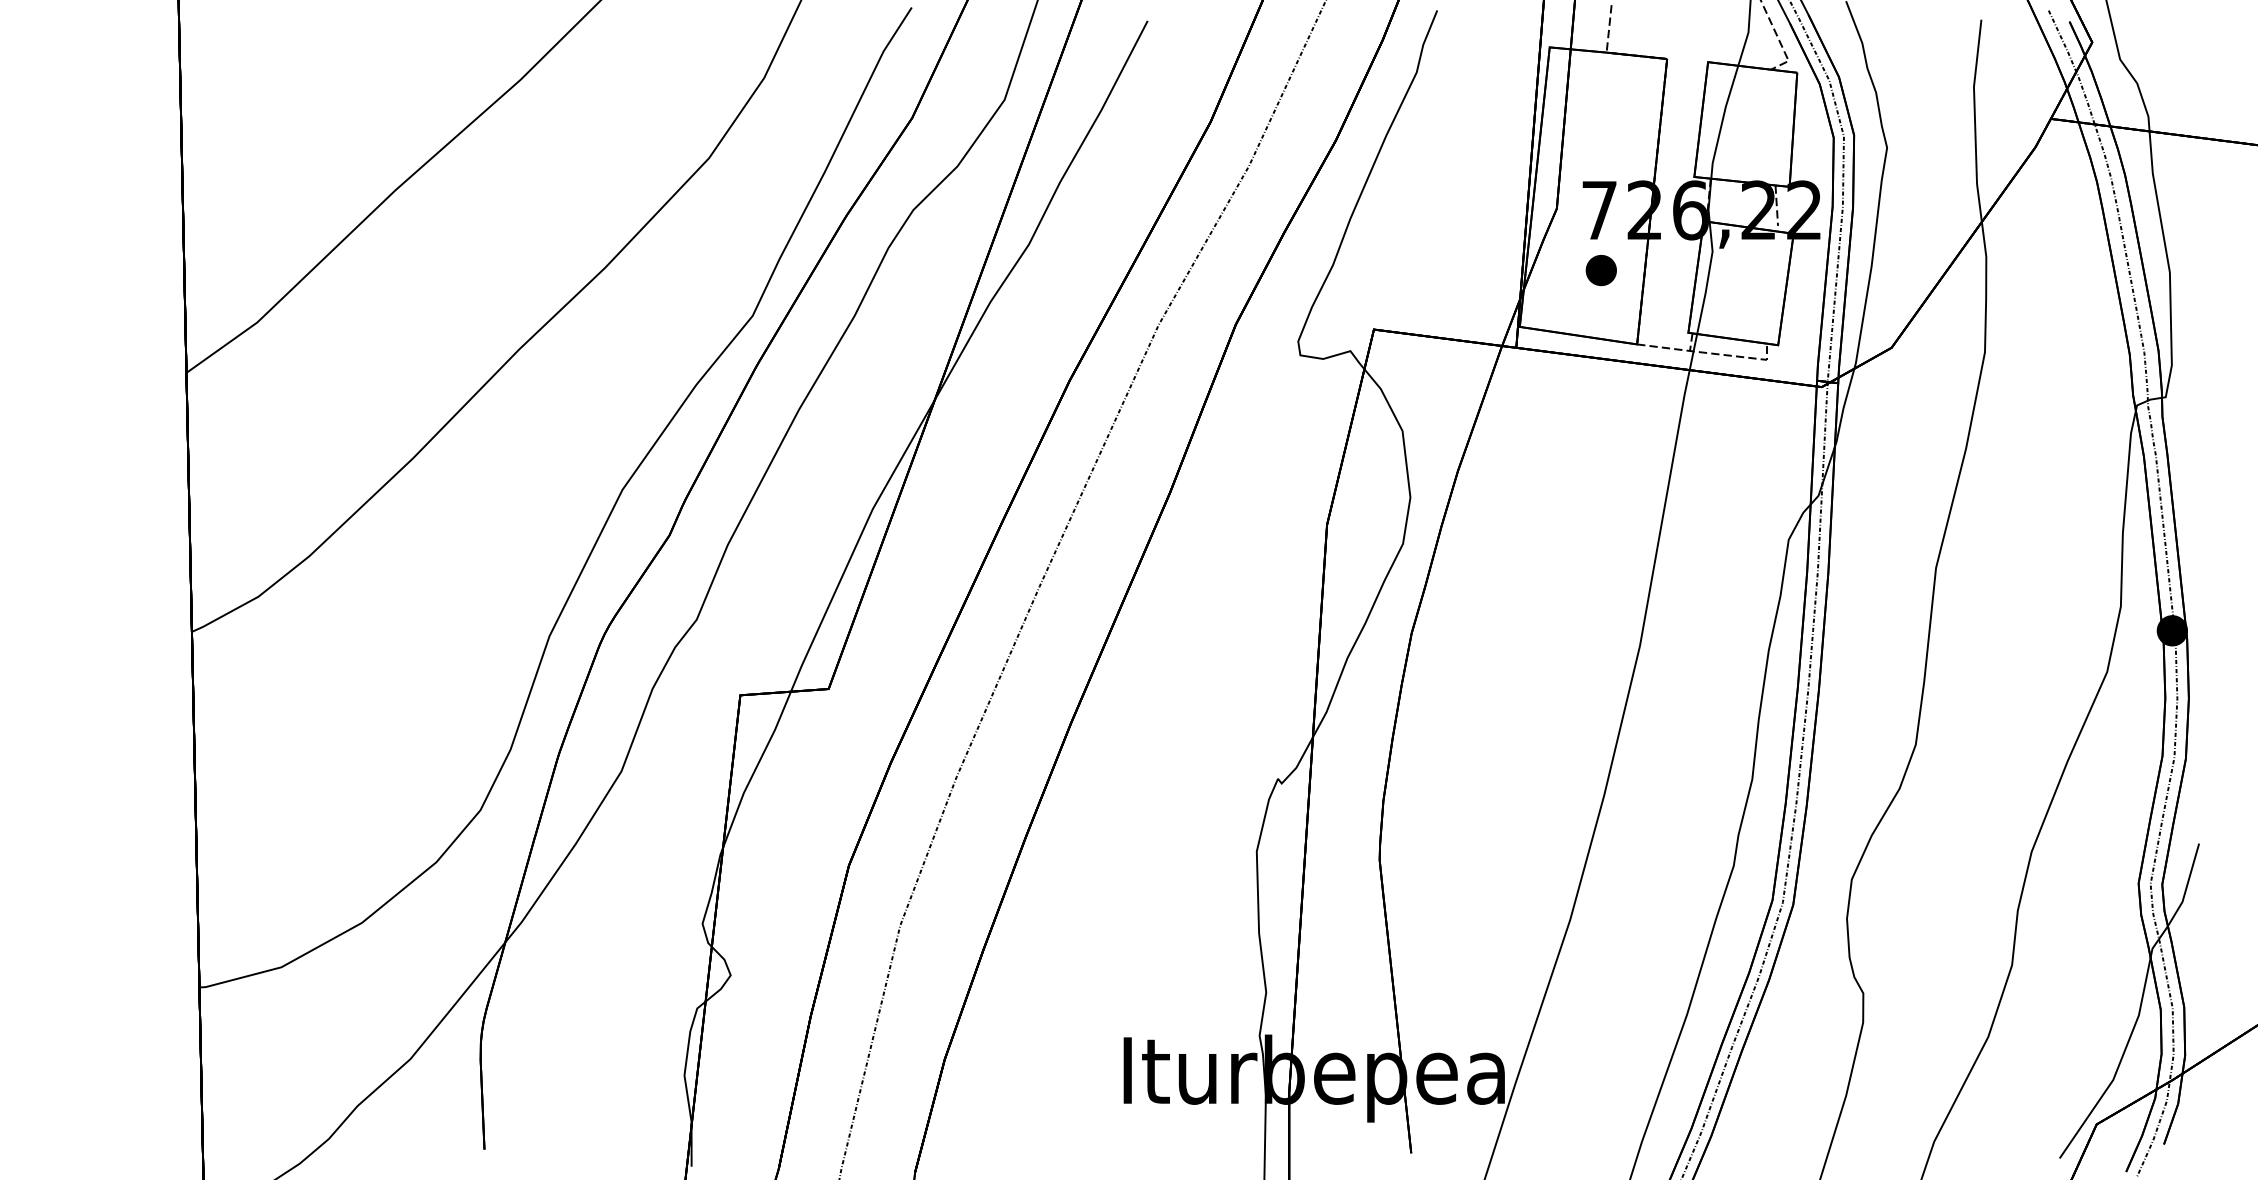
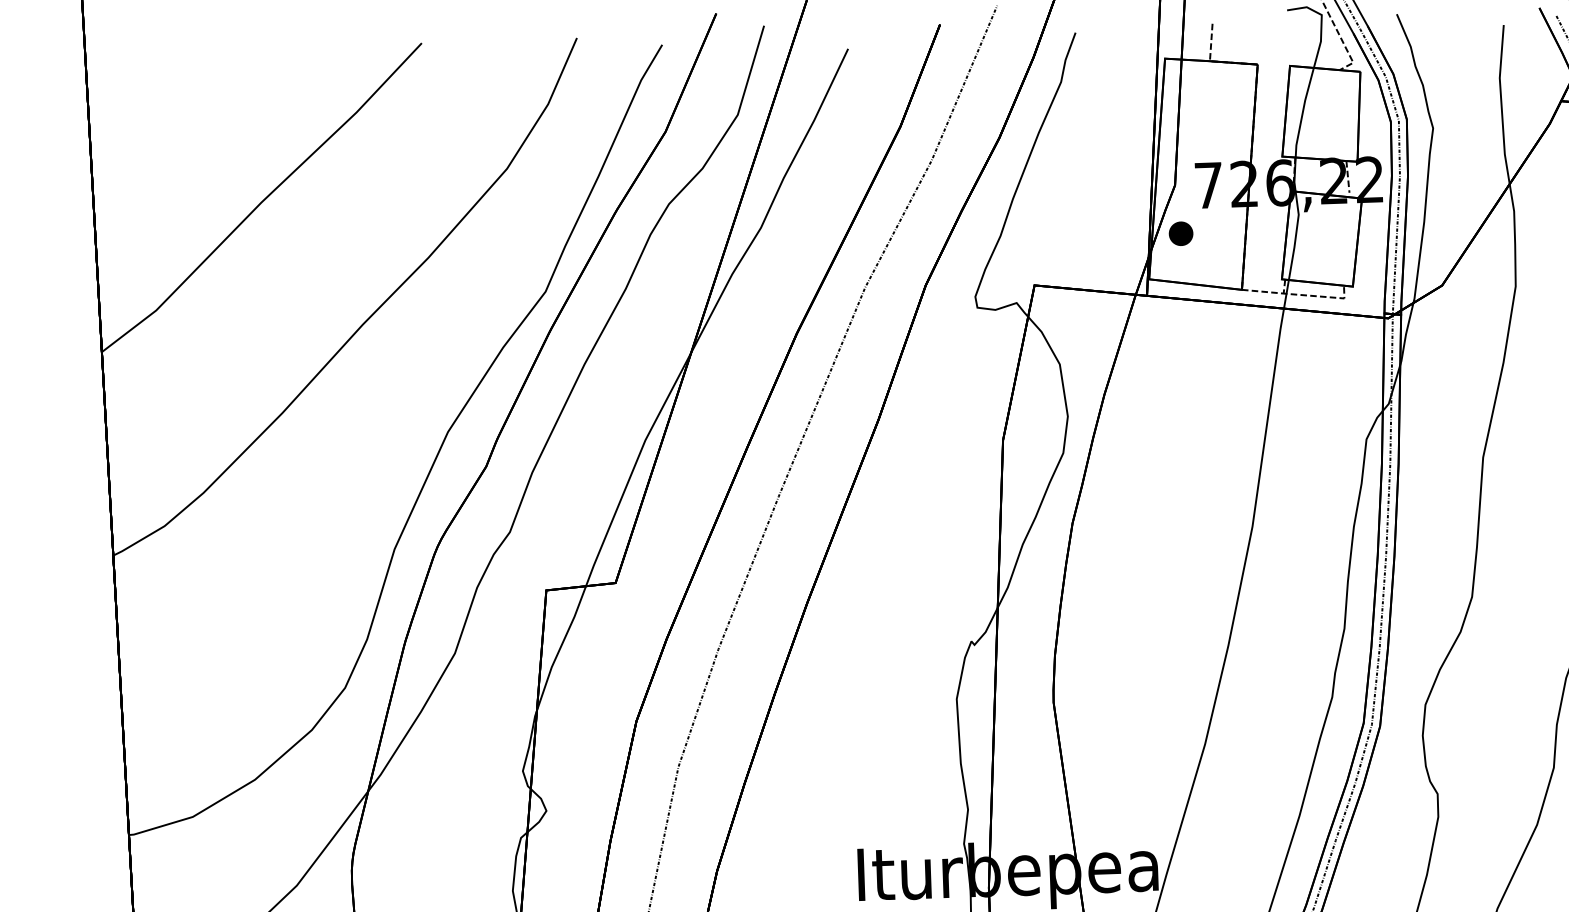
part: (1600, 270) -> (1180, 233), moved

